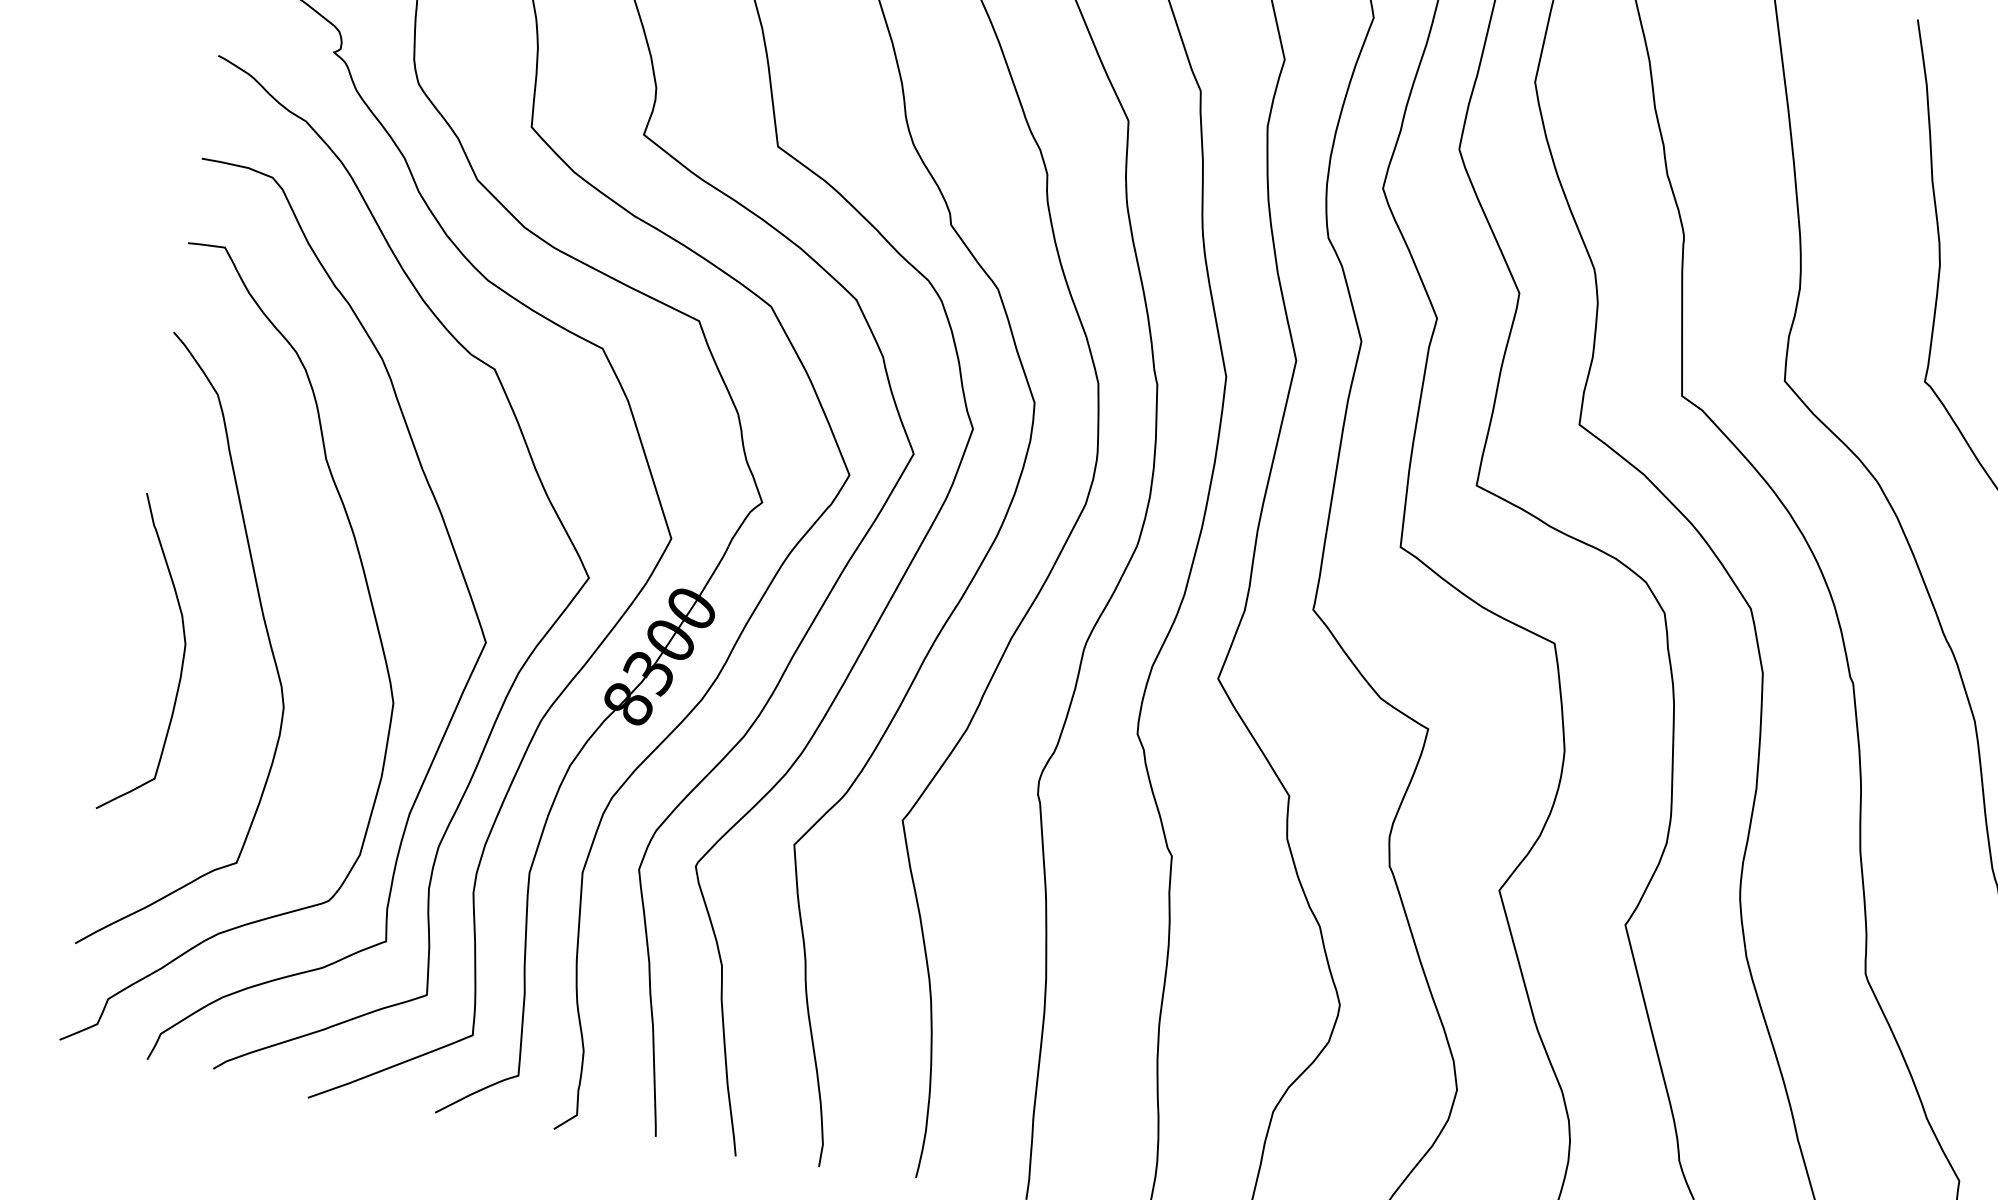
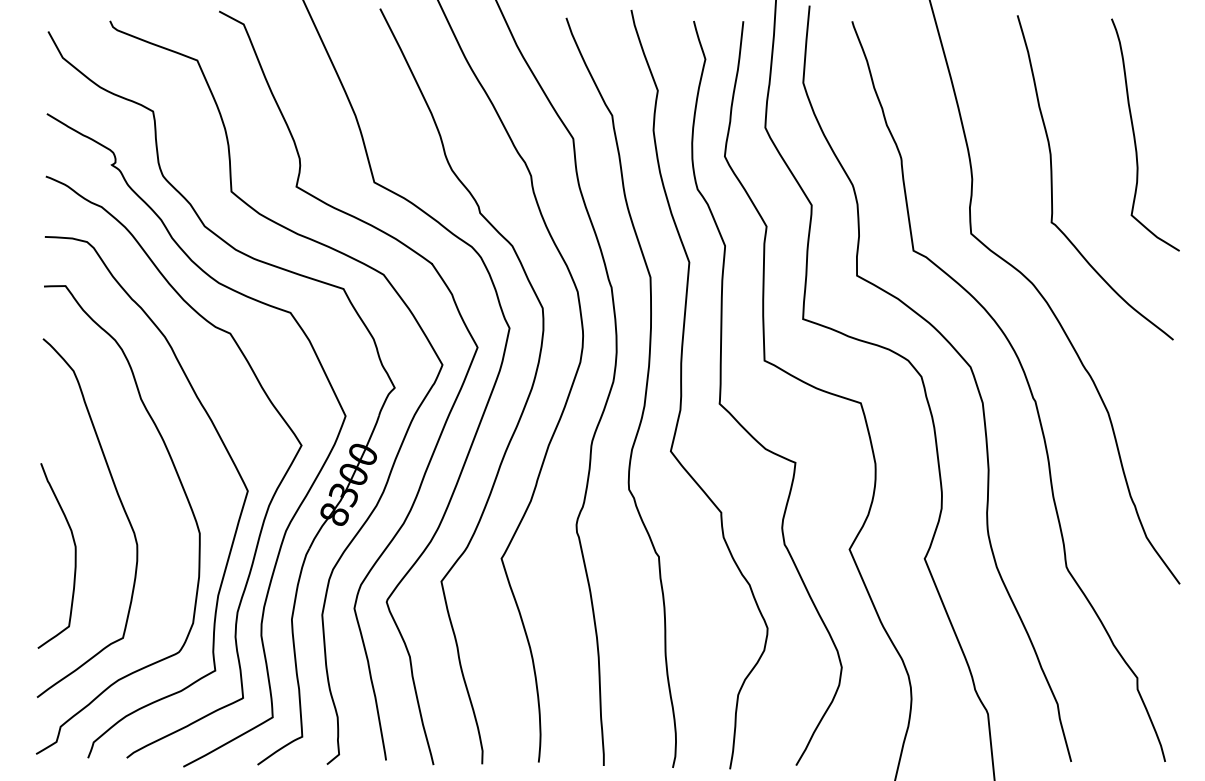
curve: (181, 658) -> (74, 555), moved

